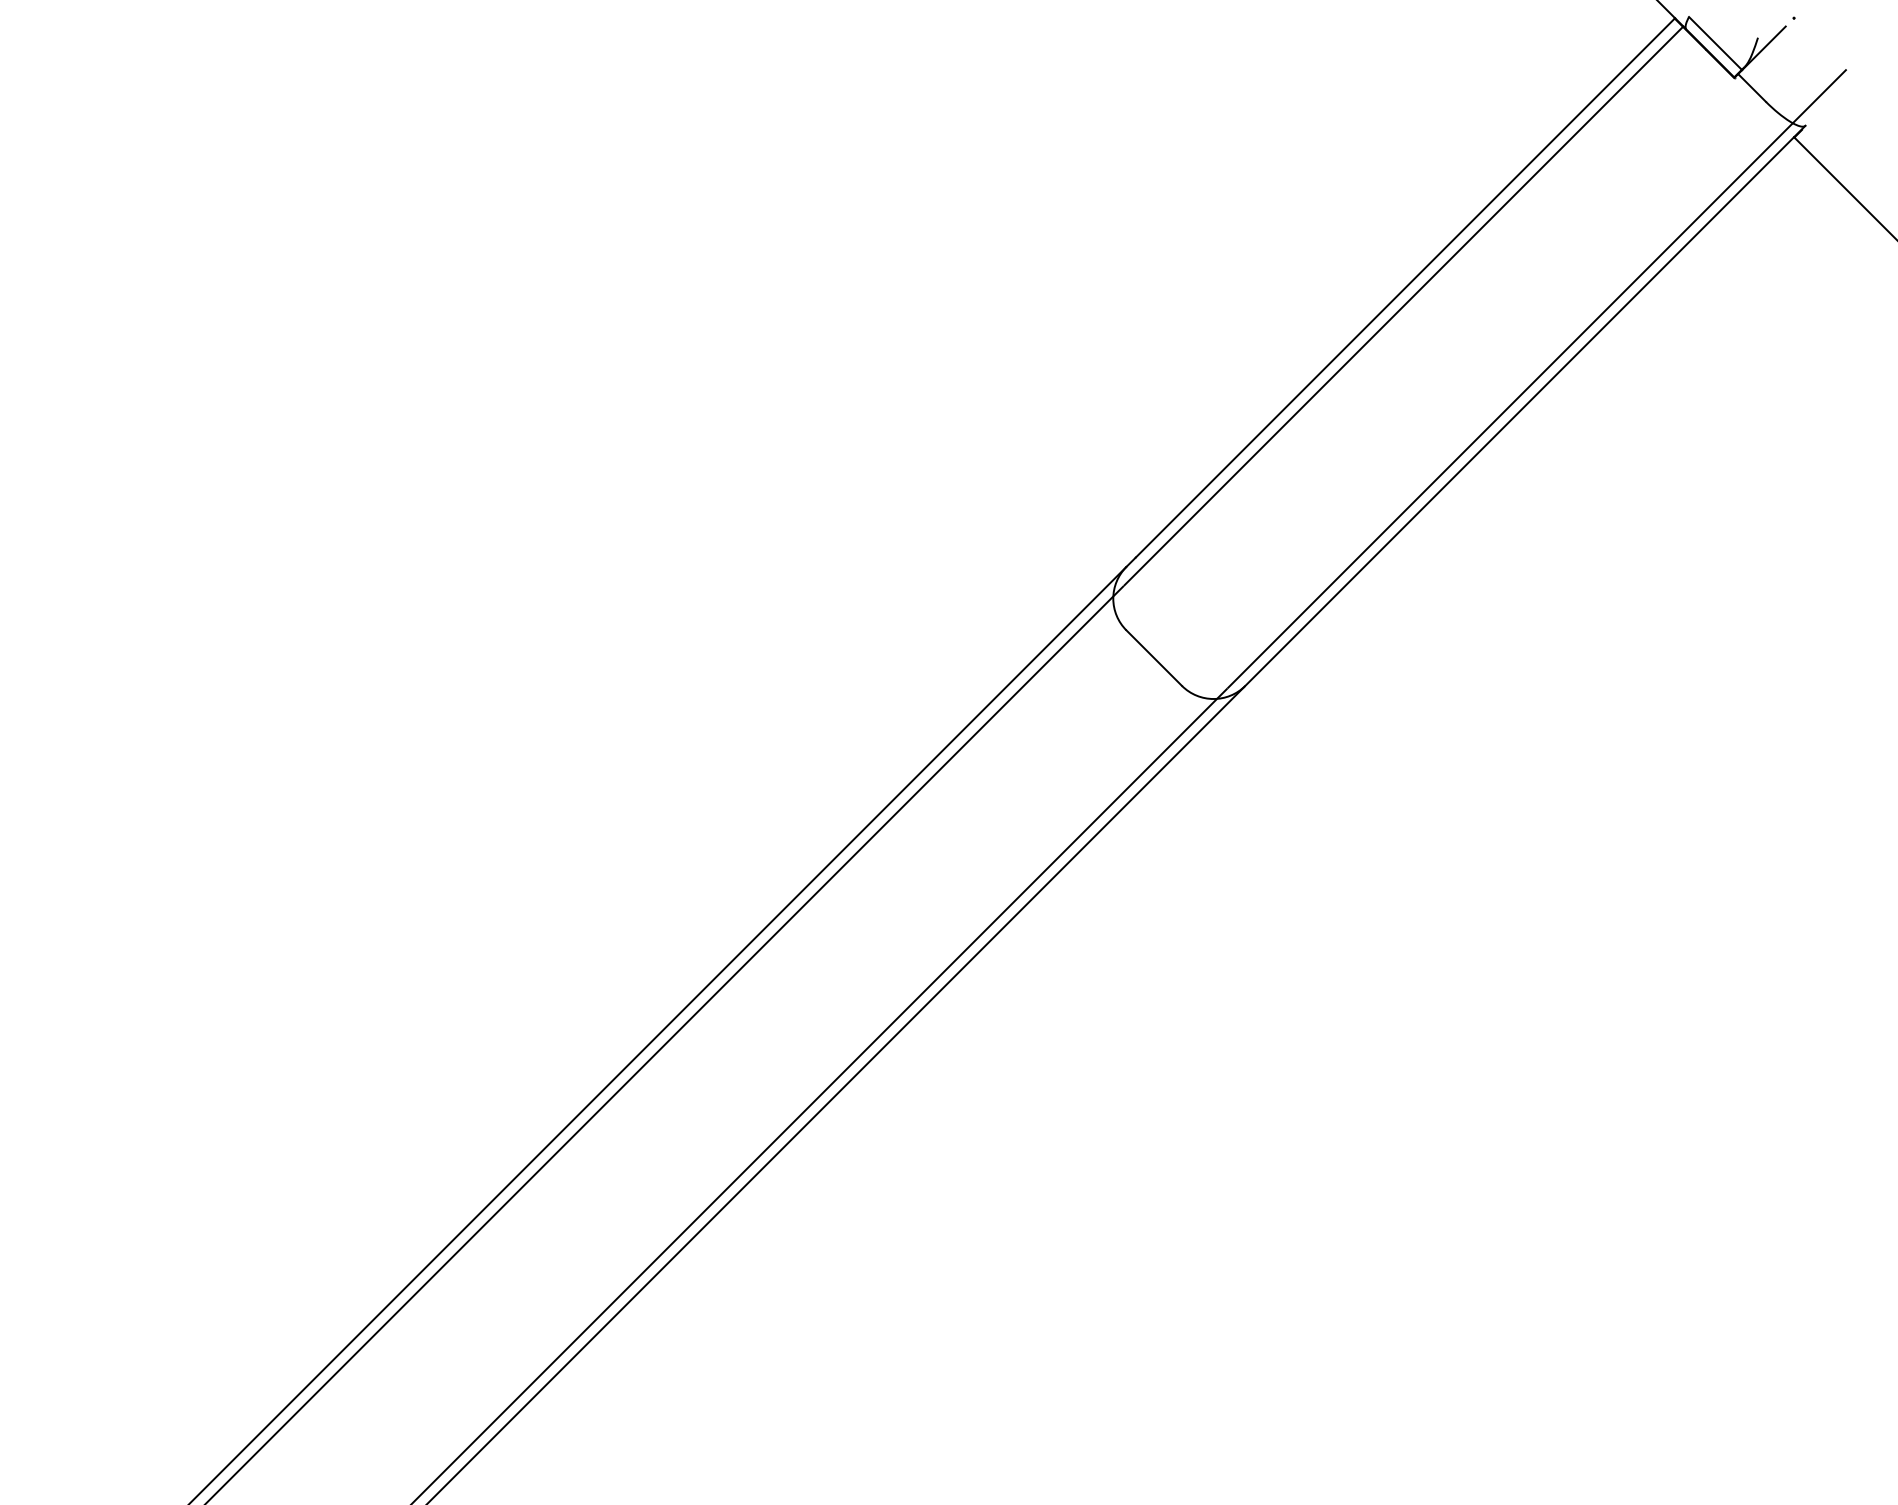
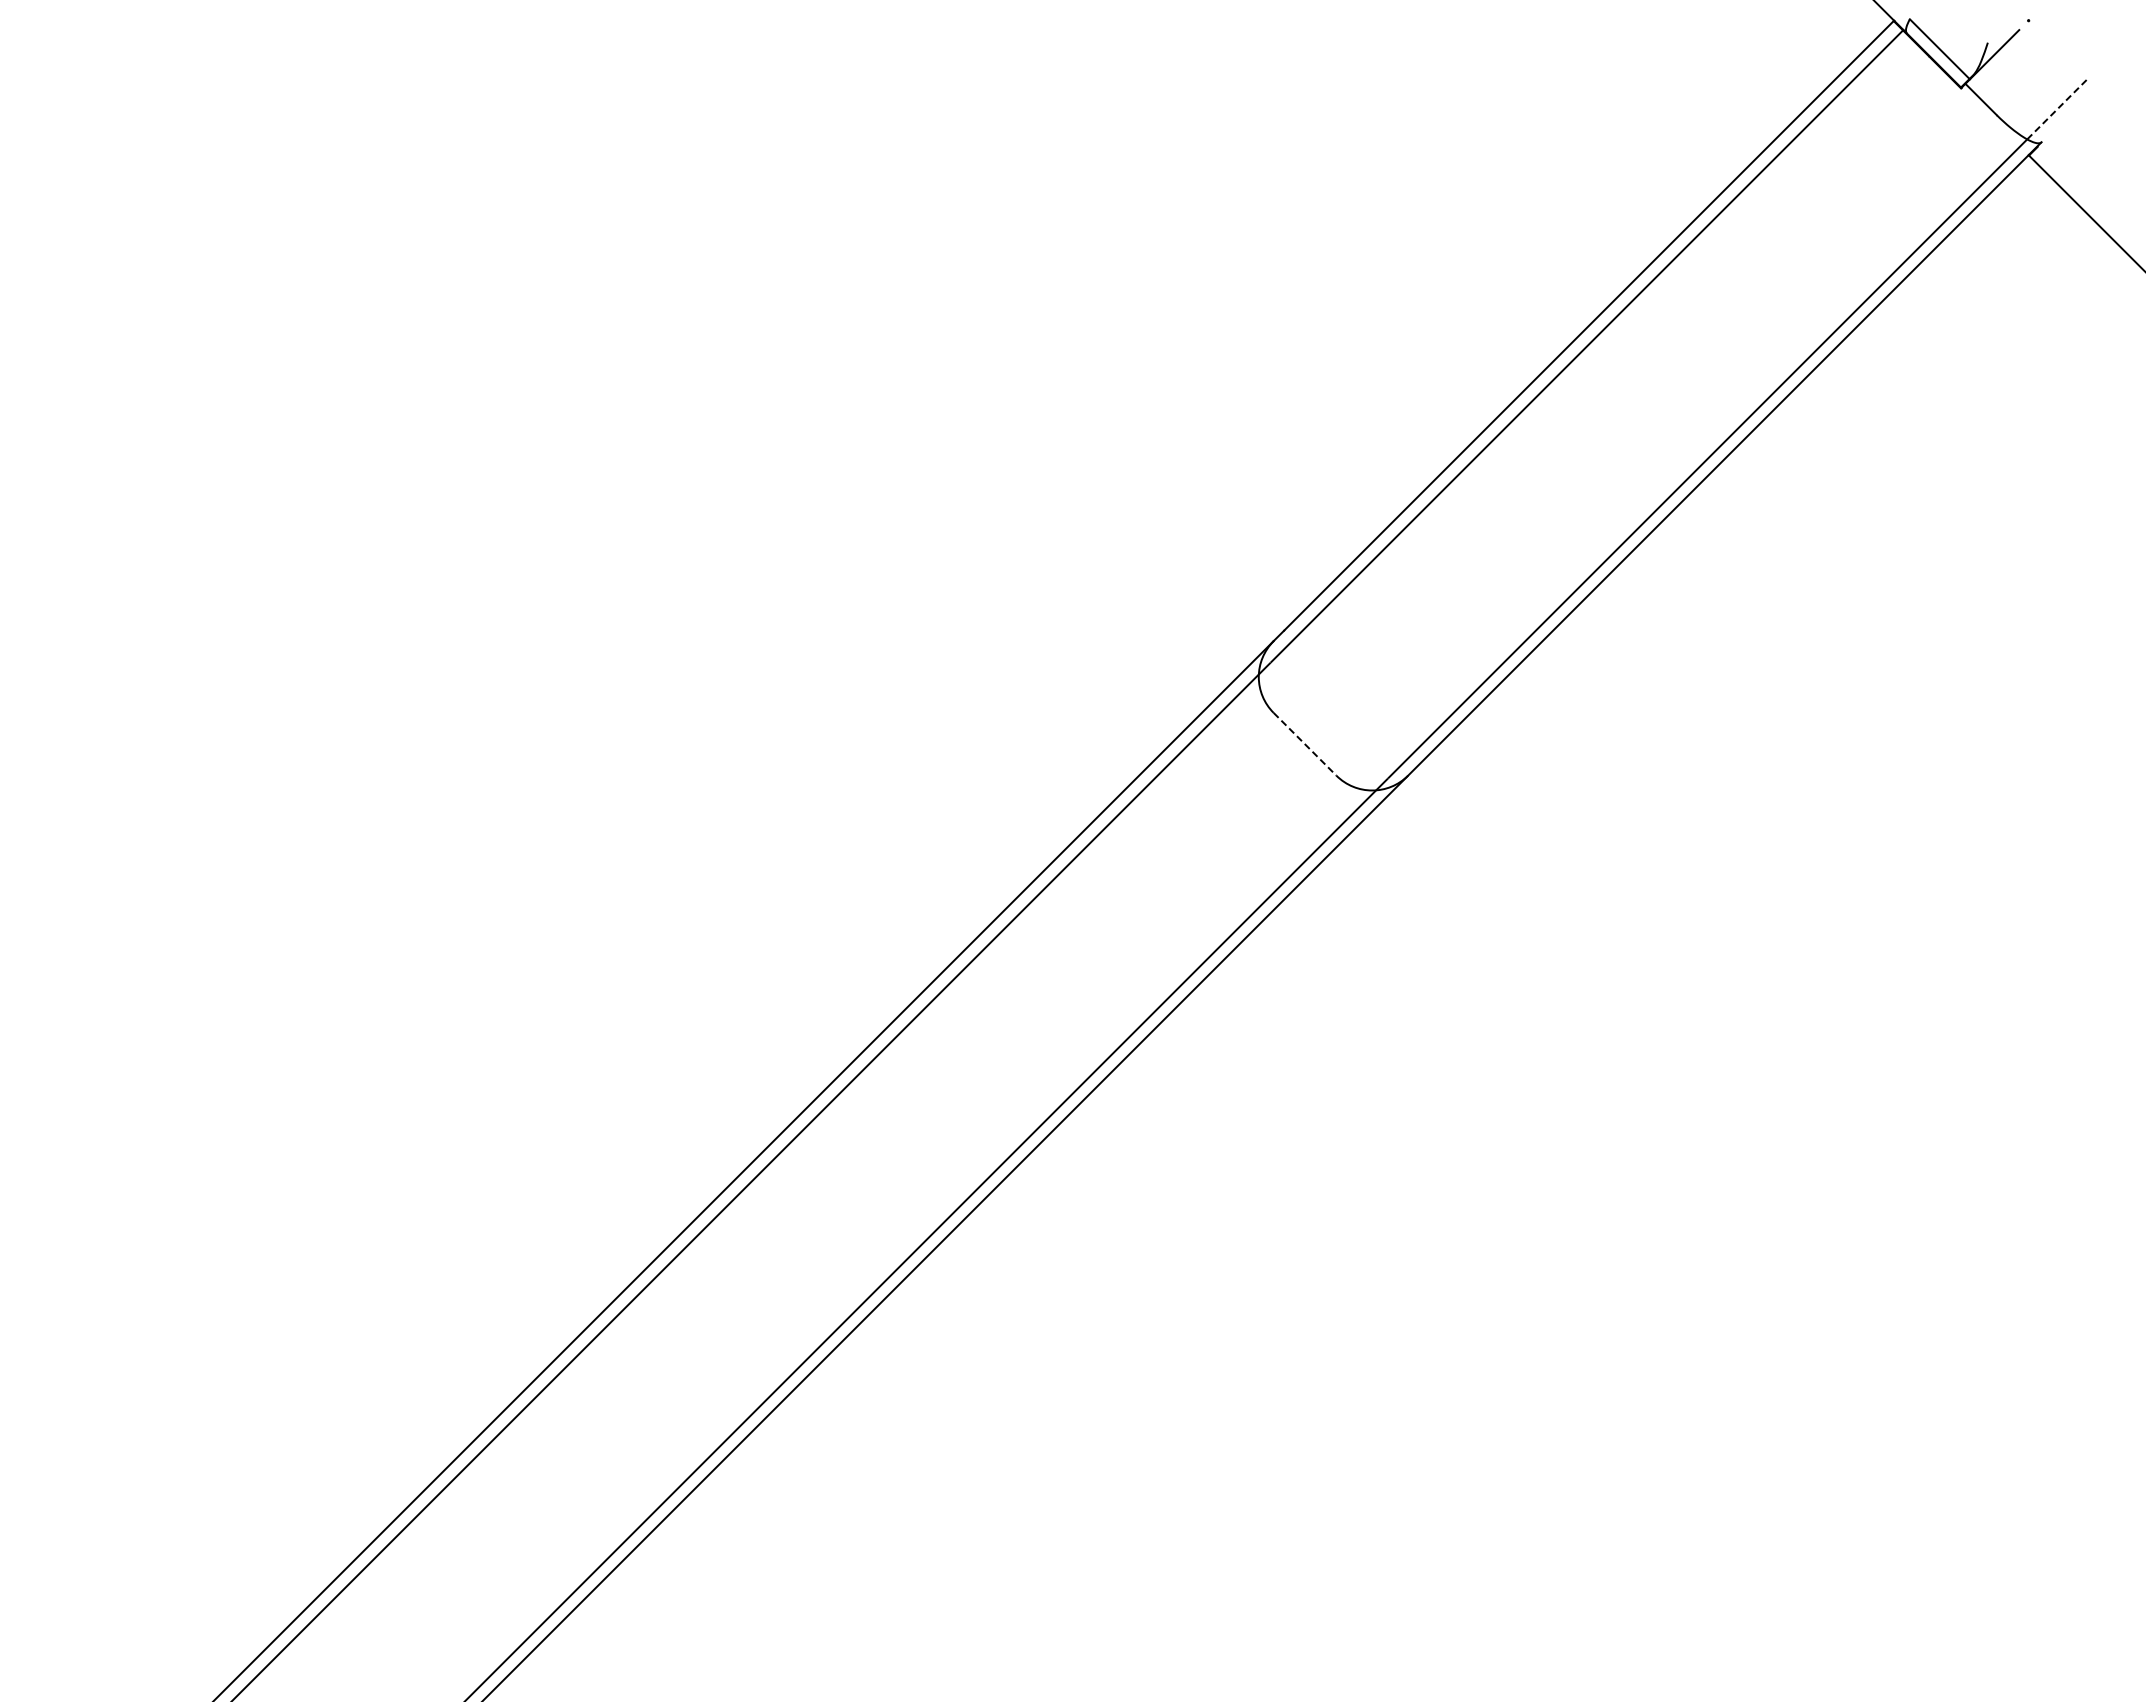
line: (1819, 96) -> (2057, 109), solid -> dashed
line: (1154, 658) -> (1305, 744), solid -> dashed

